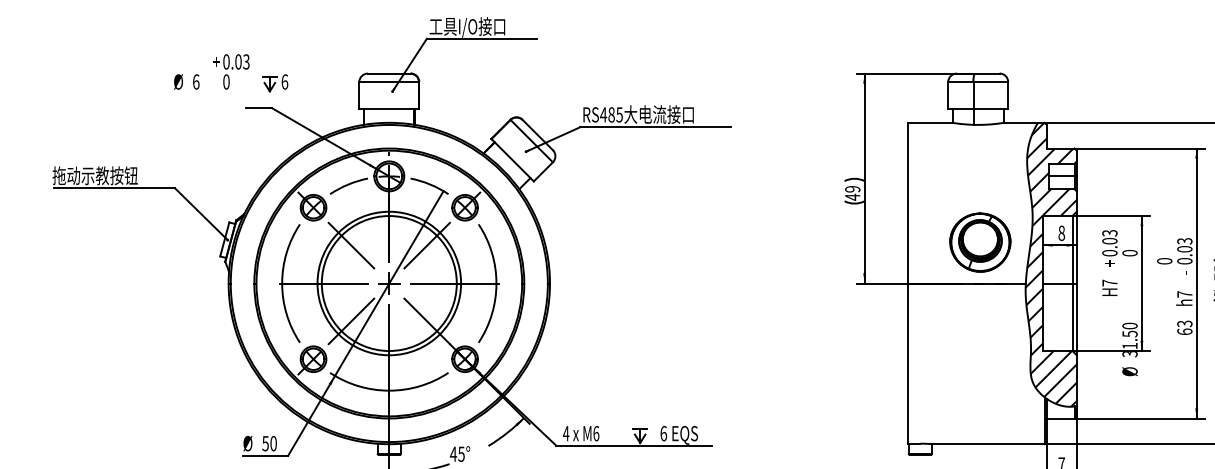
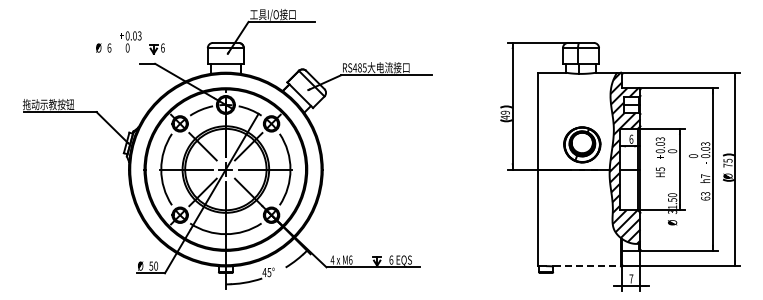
text: (1061, 231) -> (631, 138), 8 -> 6
text: (1110, 283) -> (660, 169), H7 -> H5
line: (988, 444) -> (587, 266), solid -> dashed

